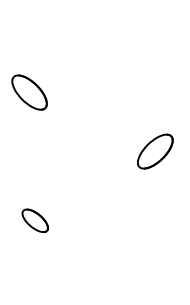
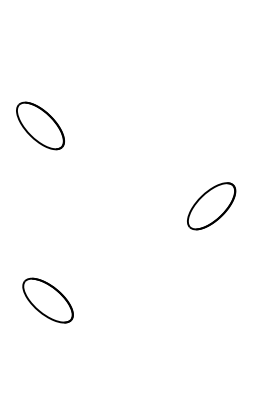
part: (35, 220) -> (48, 300), size x1.43

